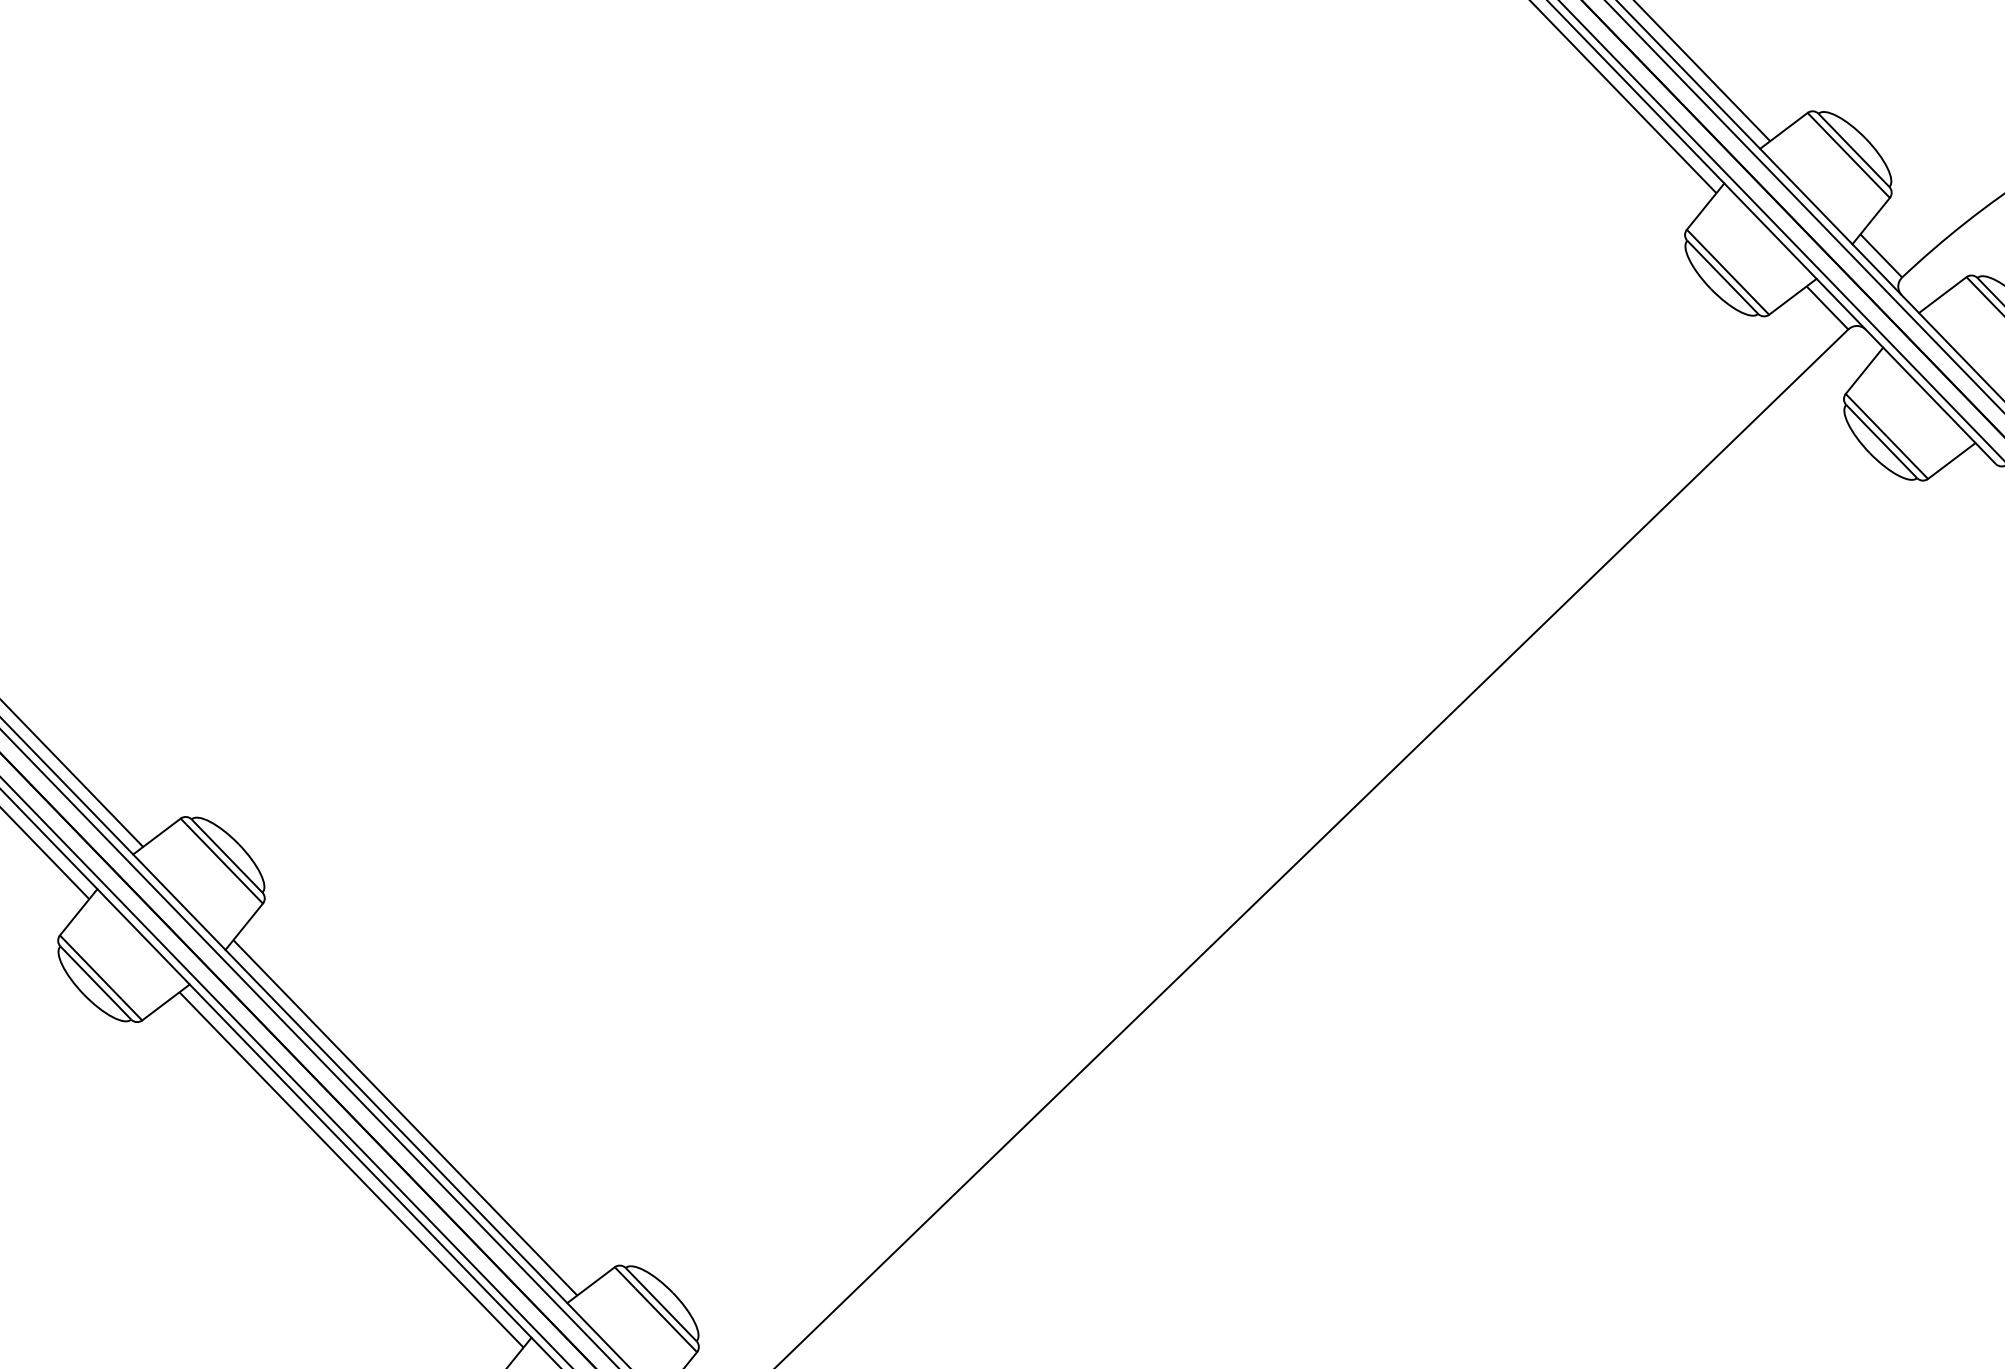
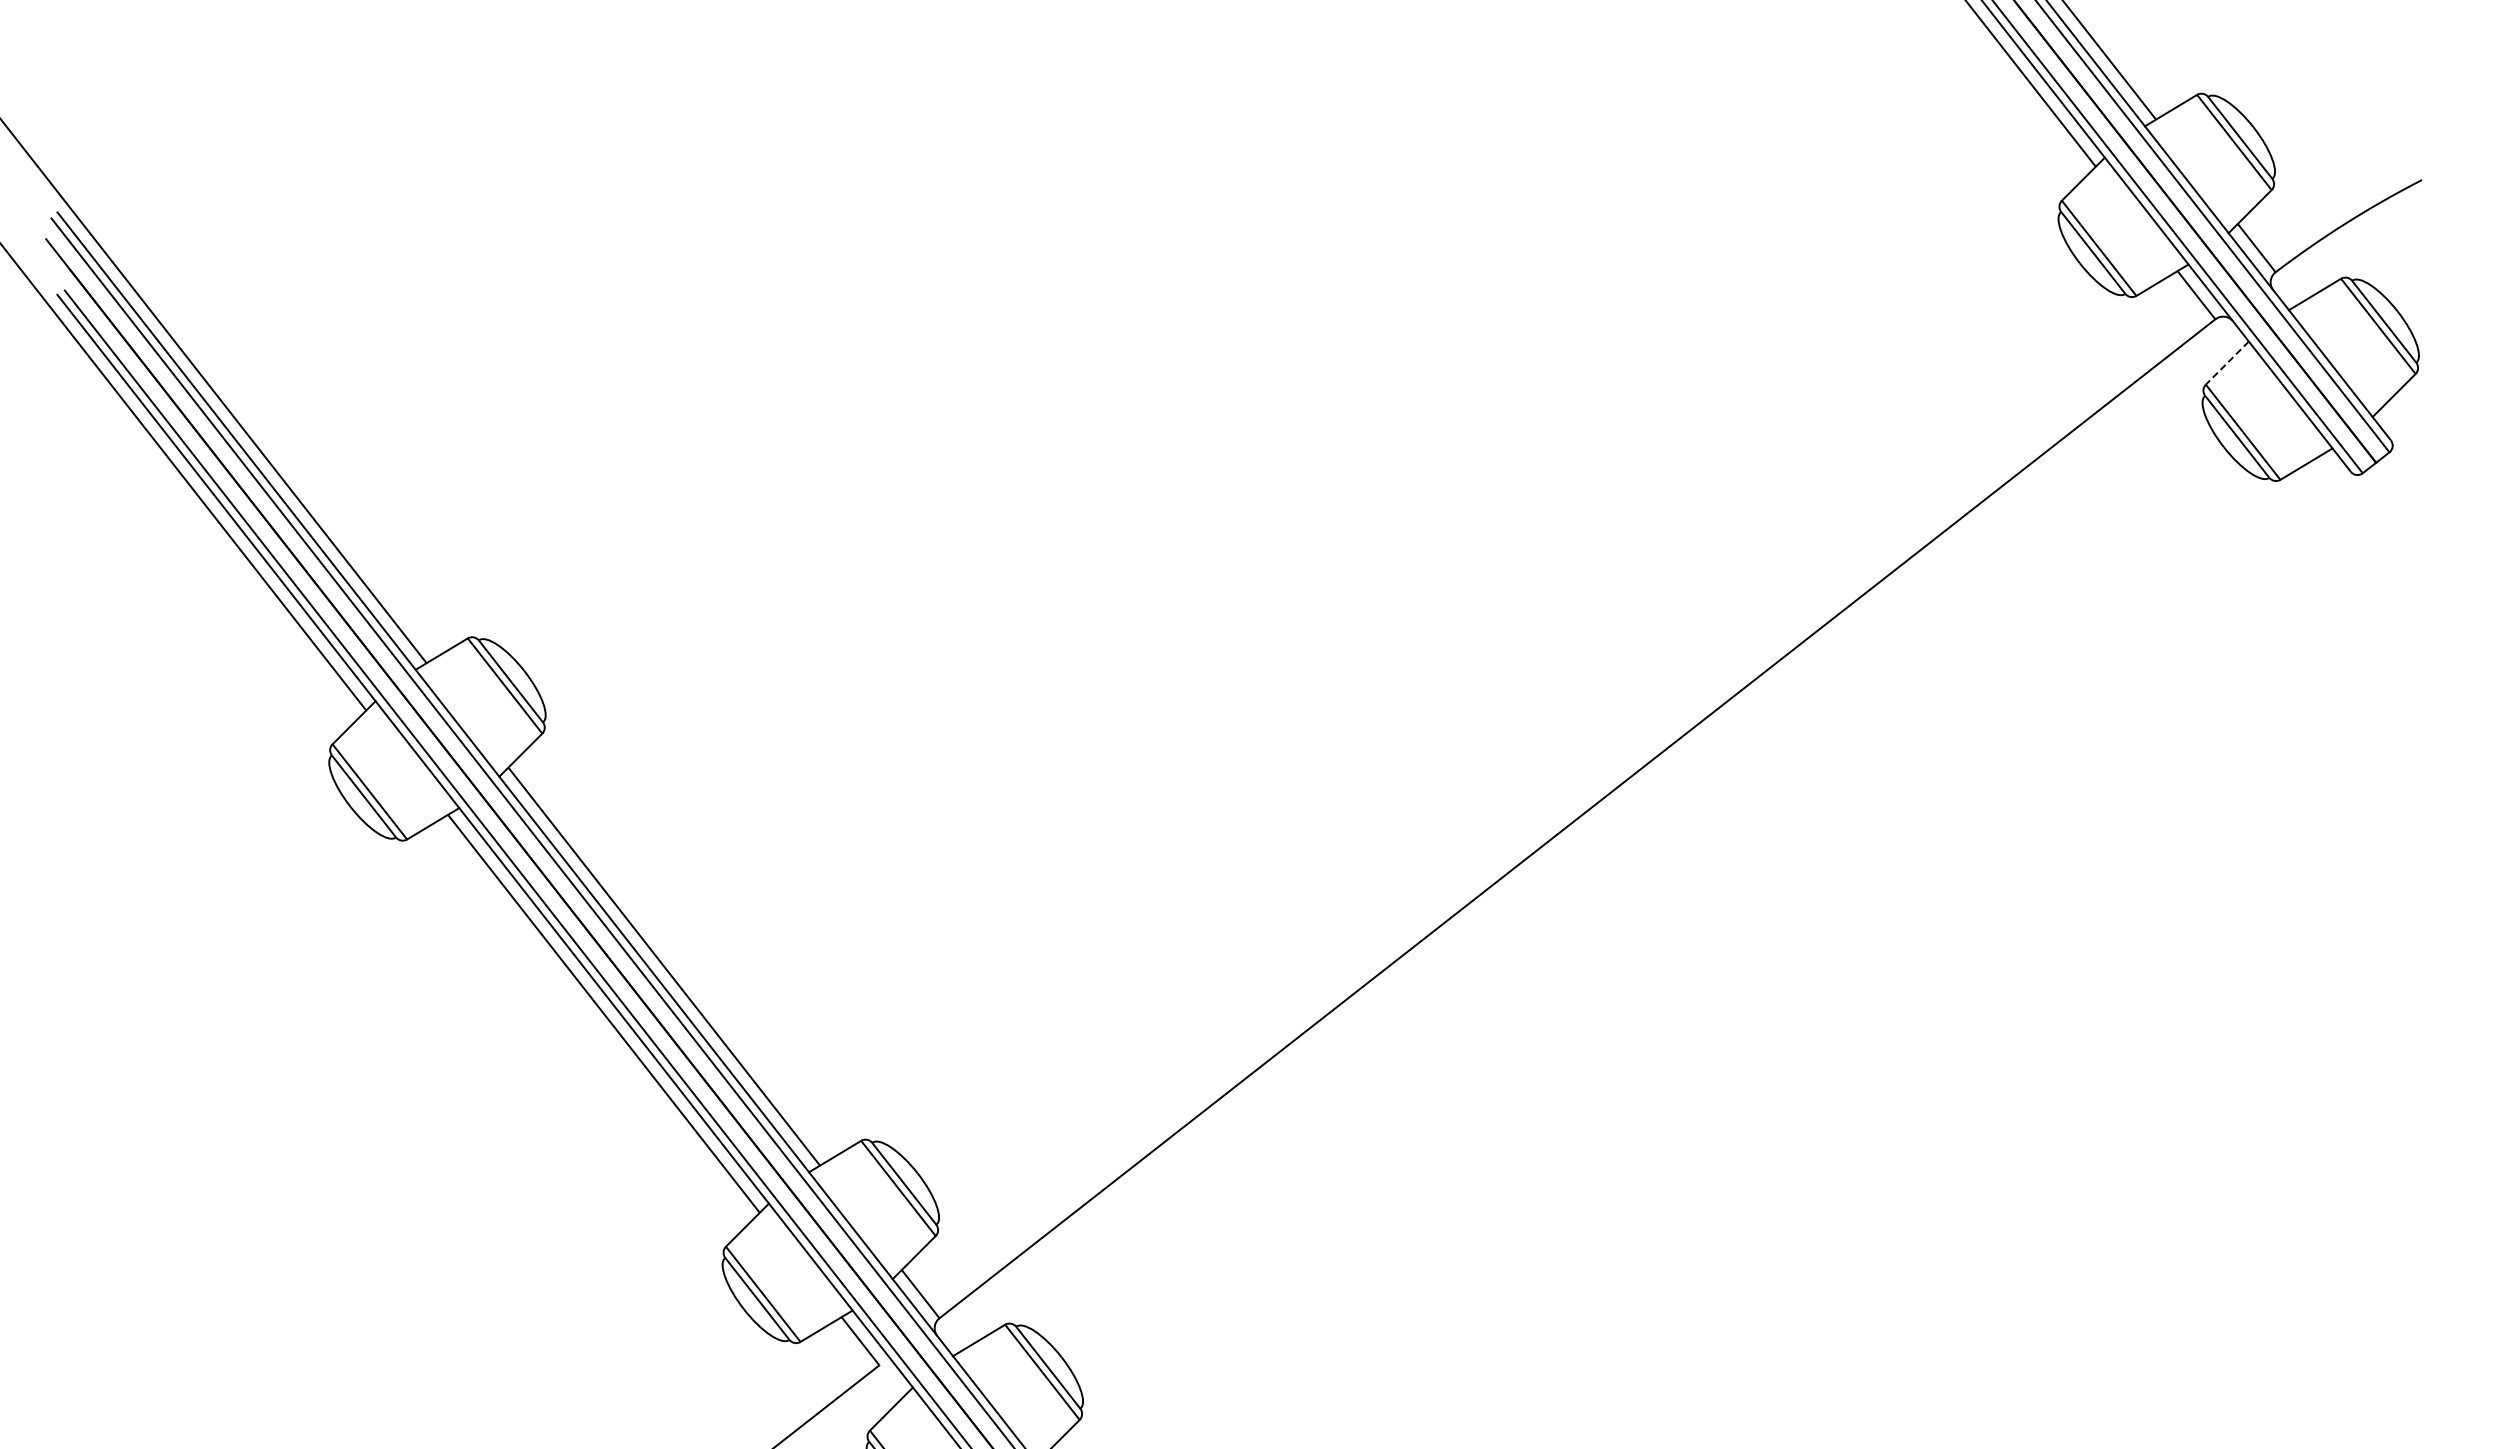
line: (1864, 371) -> (2227, 363), solid -> dashed

